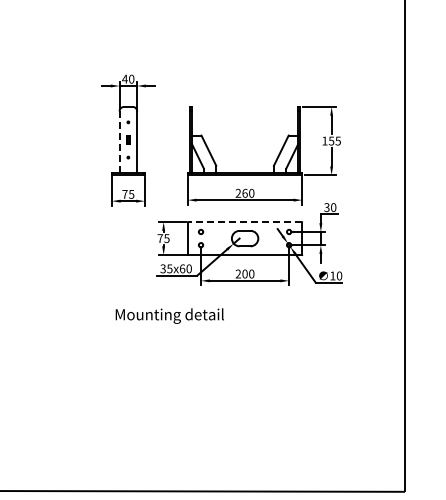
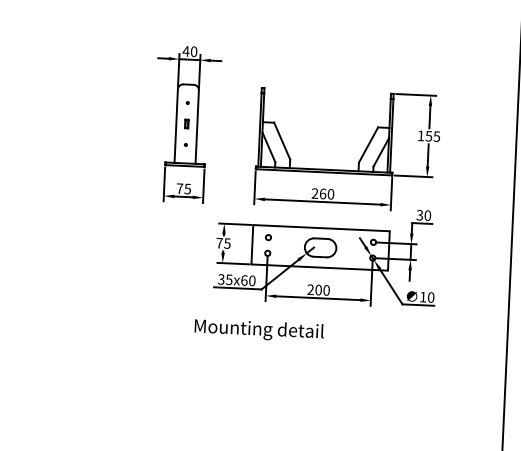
line: (119, 142) -> (176, 126), dashed -> solid
line: (245, 222) -> (321, 228), dashed -> solid
text: (169, 315) -> (258, 329), moved

